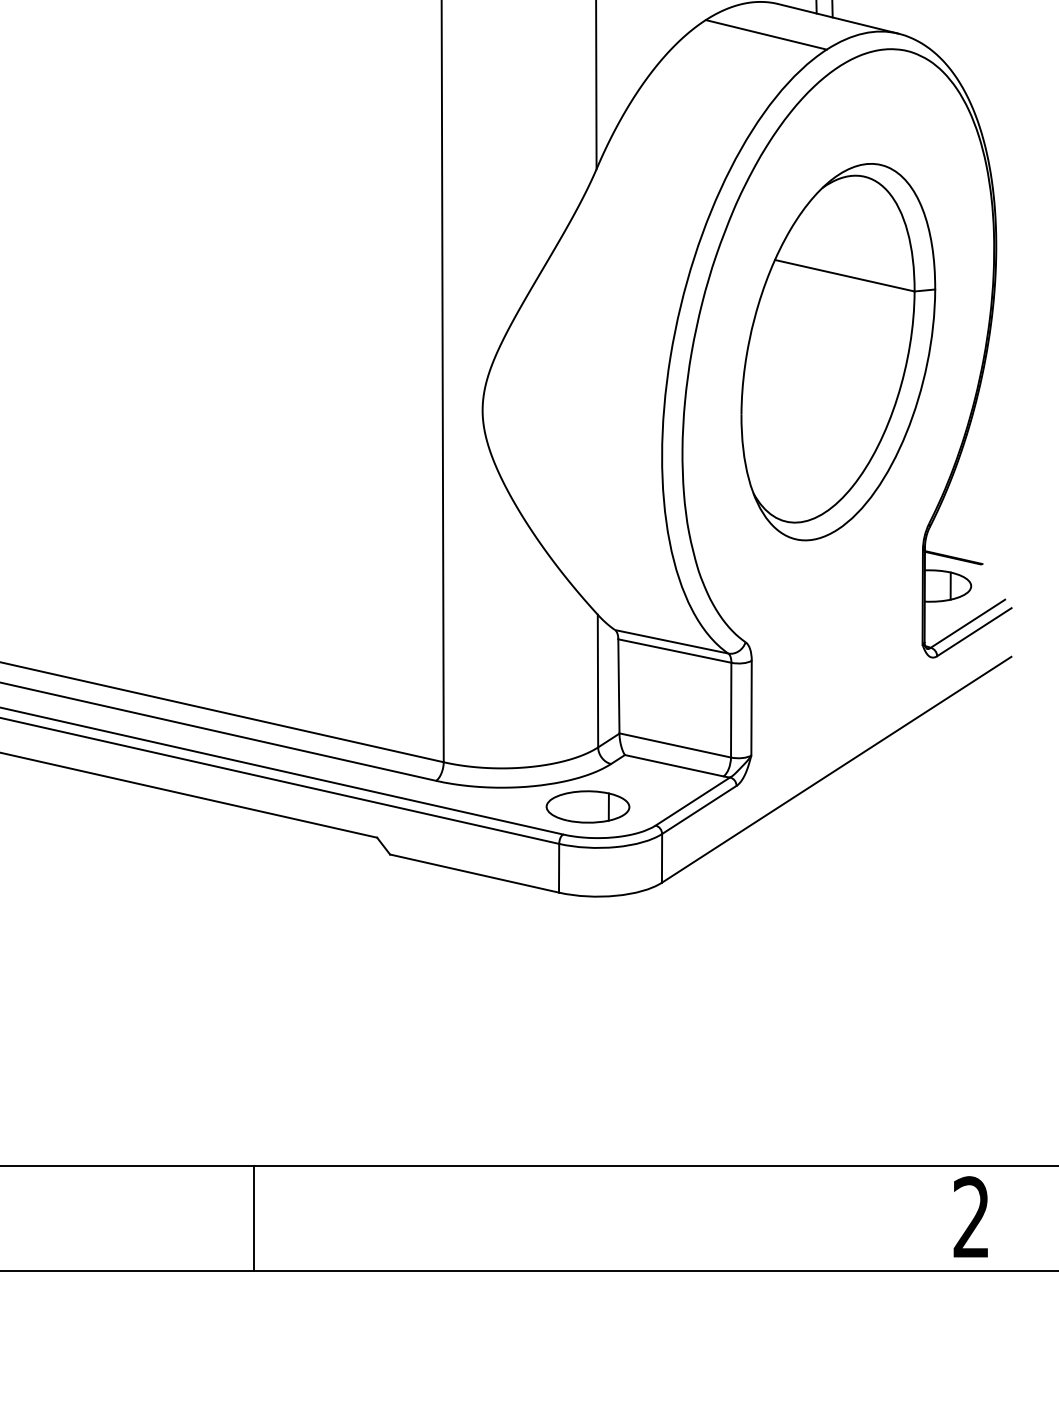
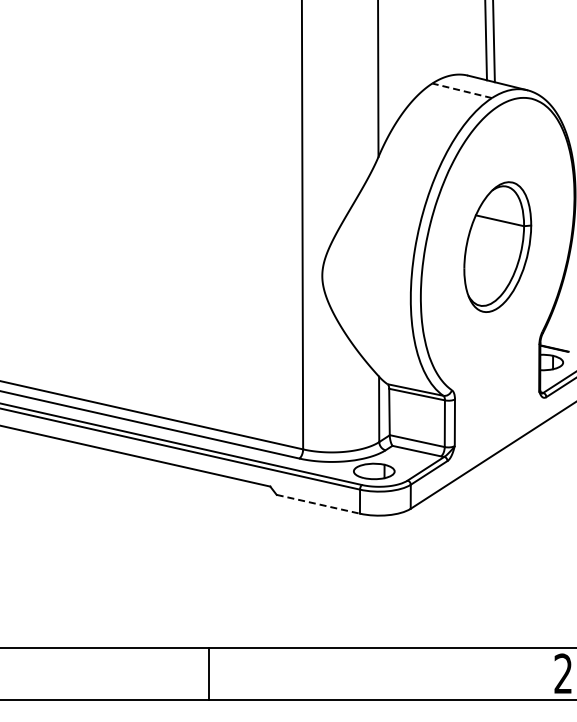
line: (766, 34) -> (462, 90), solid -> dashed
part: (837, 350) -> (497, 246), size x0.7
line: (474, 874) -> (318, 504), solid -> dashed

